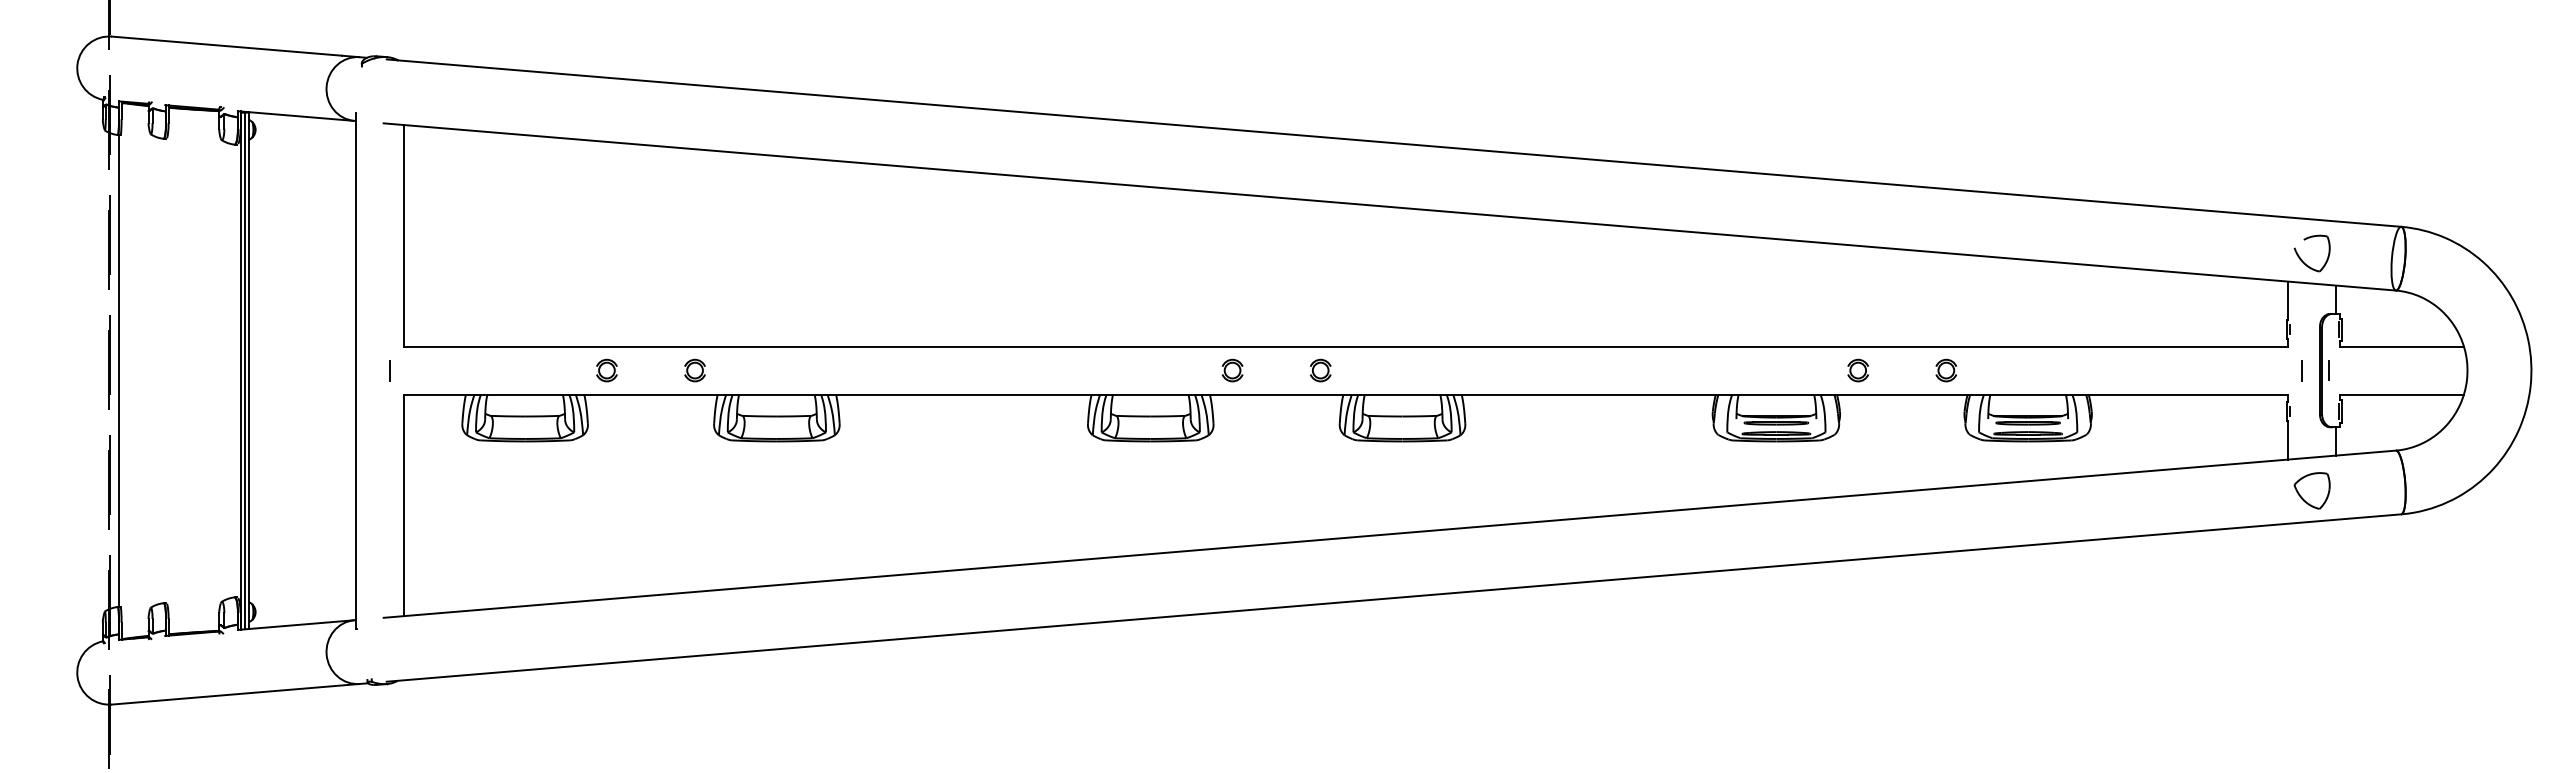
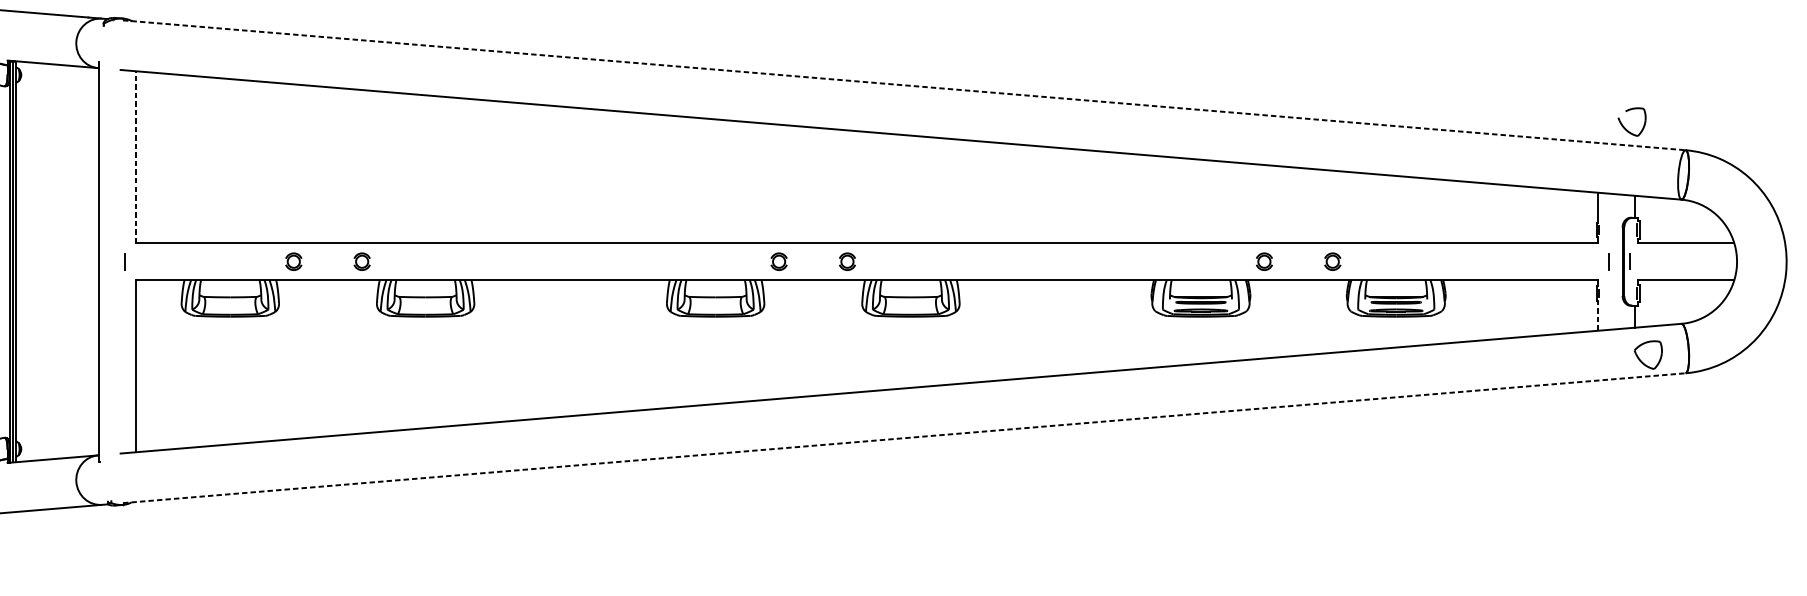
line: (1393, 143) -> (903, 85), solid -> dashed
line: (403, 235) -> (135, 156), solid -> dashed
part: (2301, 258) -> (1623, 125), moved
line: (2288, 439) -> (1598, 315), solid -> dashed
part: (2311, 490) -> (1647, 354), moved
line: (1393, 598) -> (903, 438), solid -> dashed

